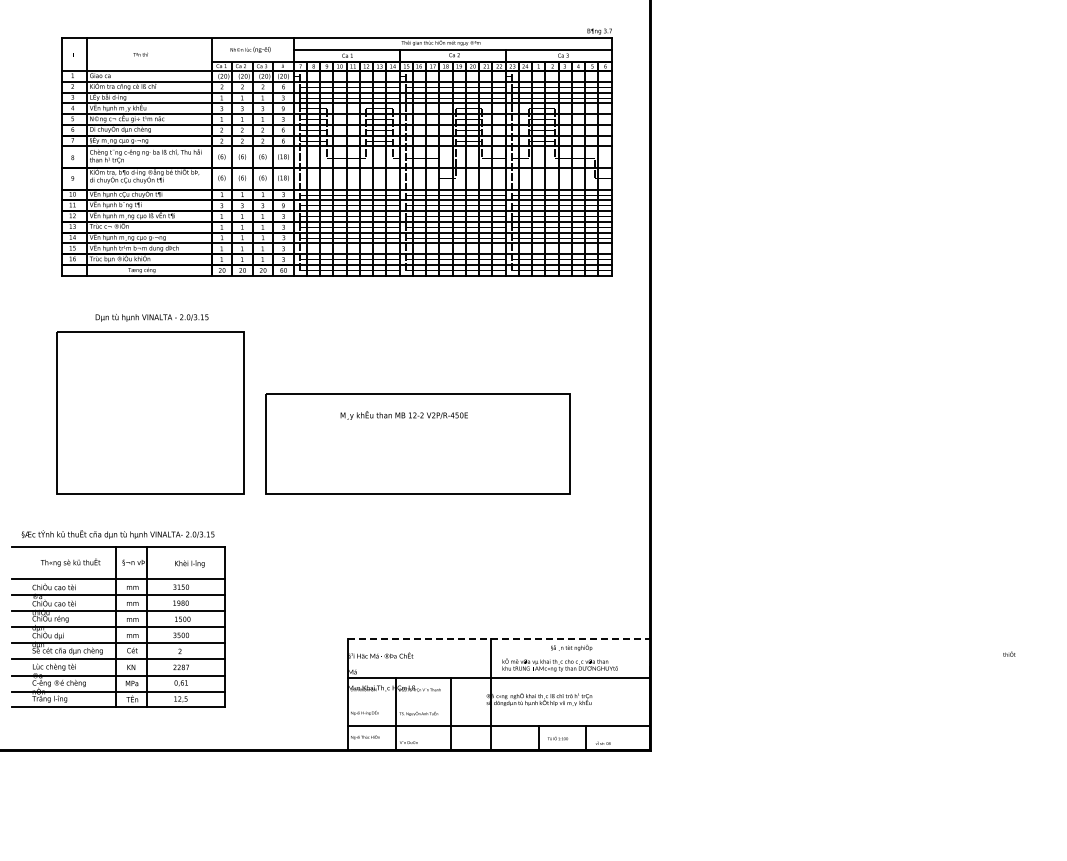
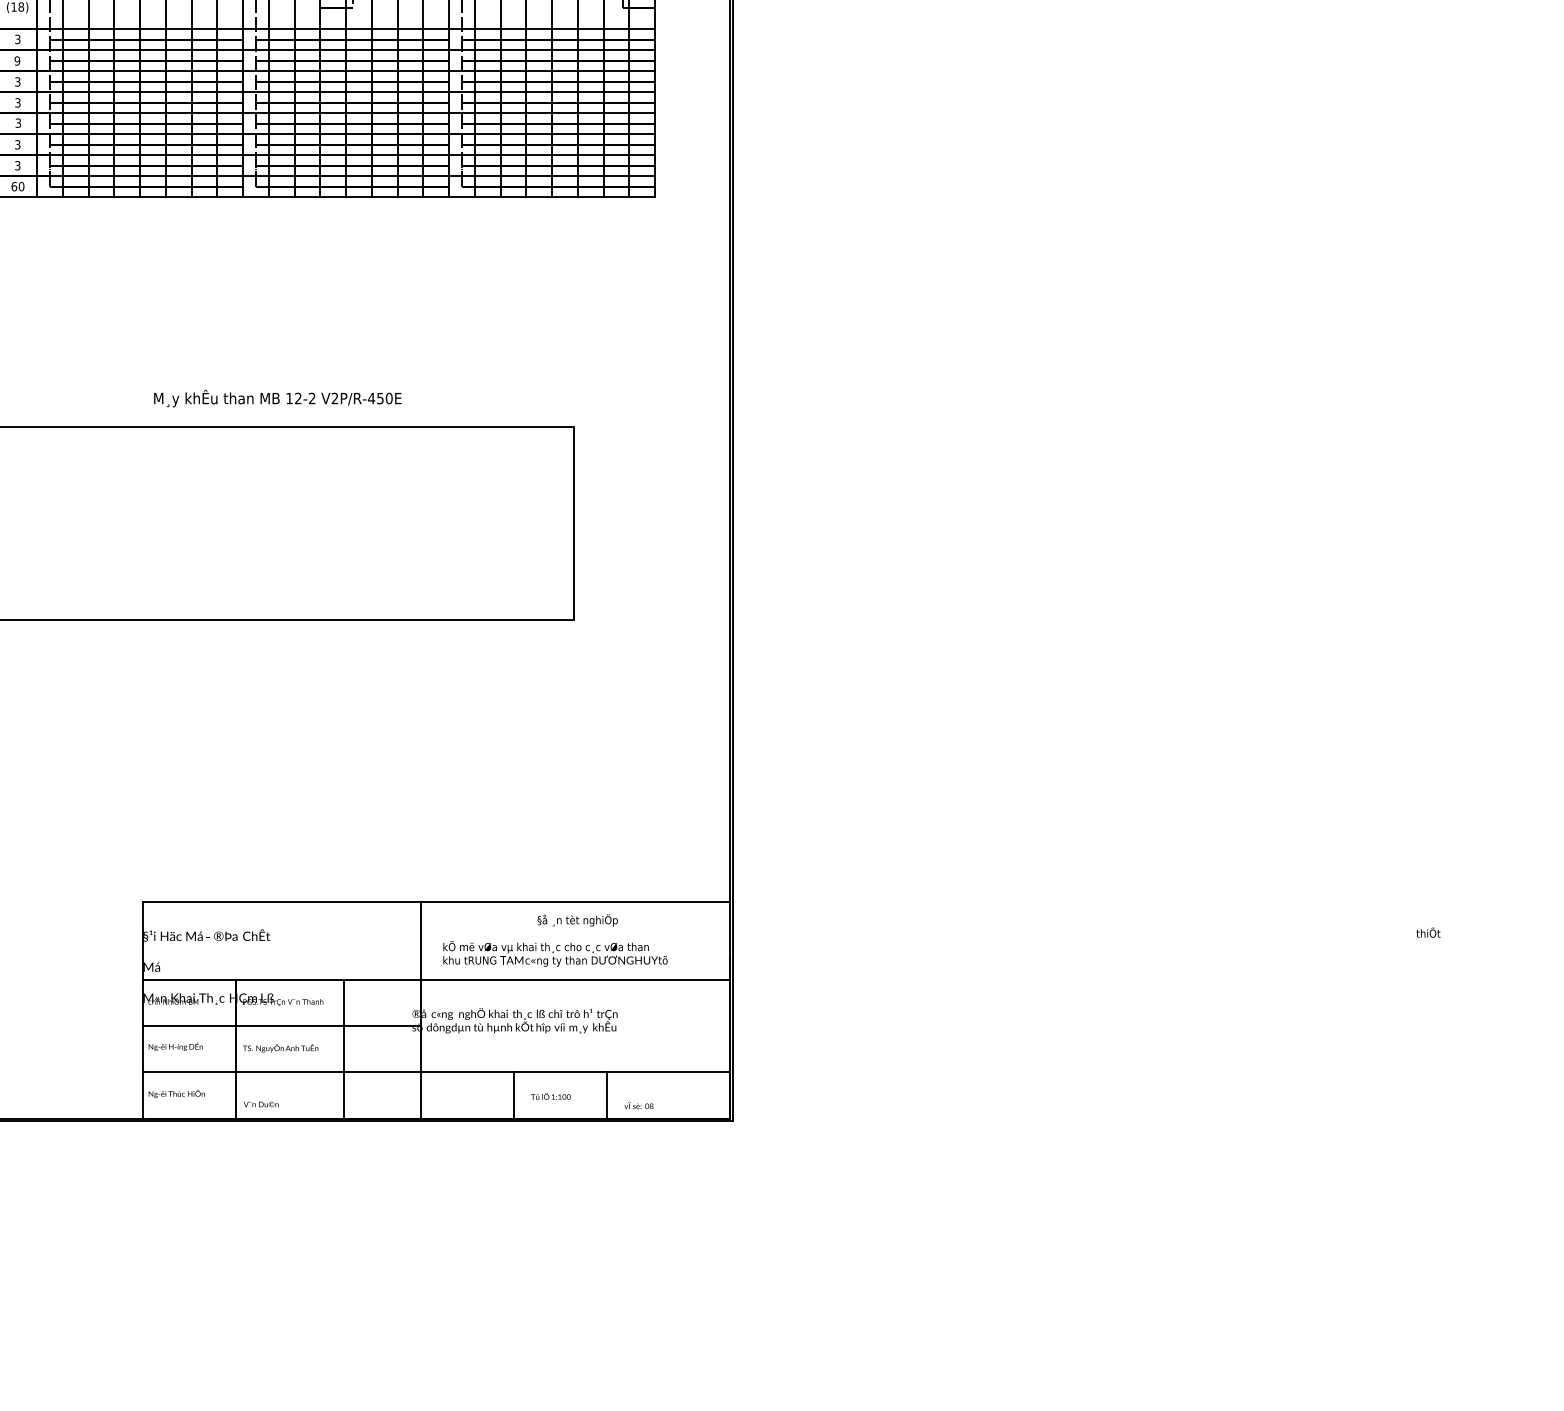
text: (403, 415) -> (276, 398), moved
line: (499, 638) -> (437, 902), dashed -> solid
line: (419, 702) -> (281, 1026), added

